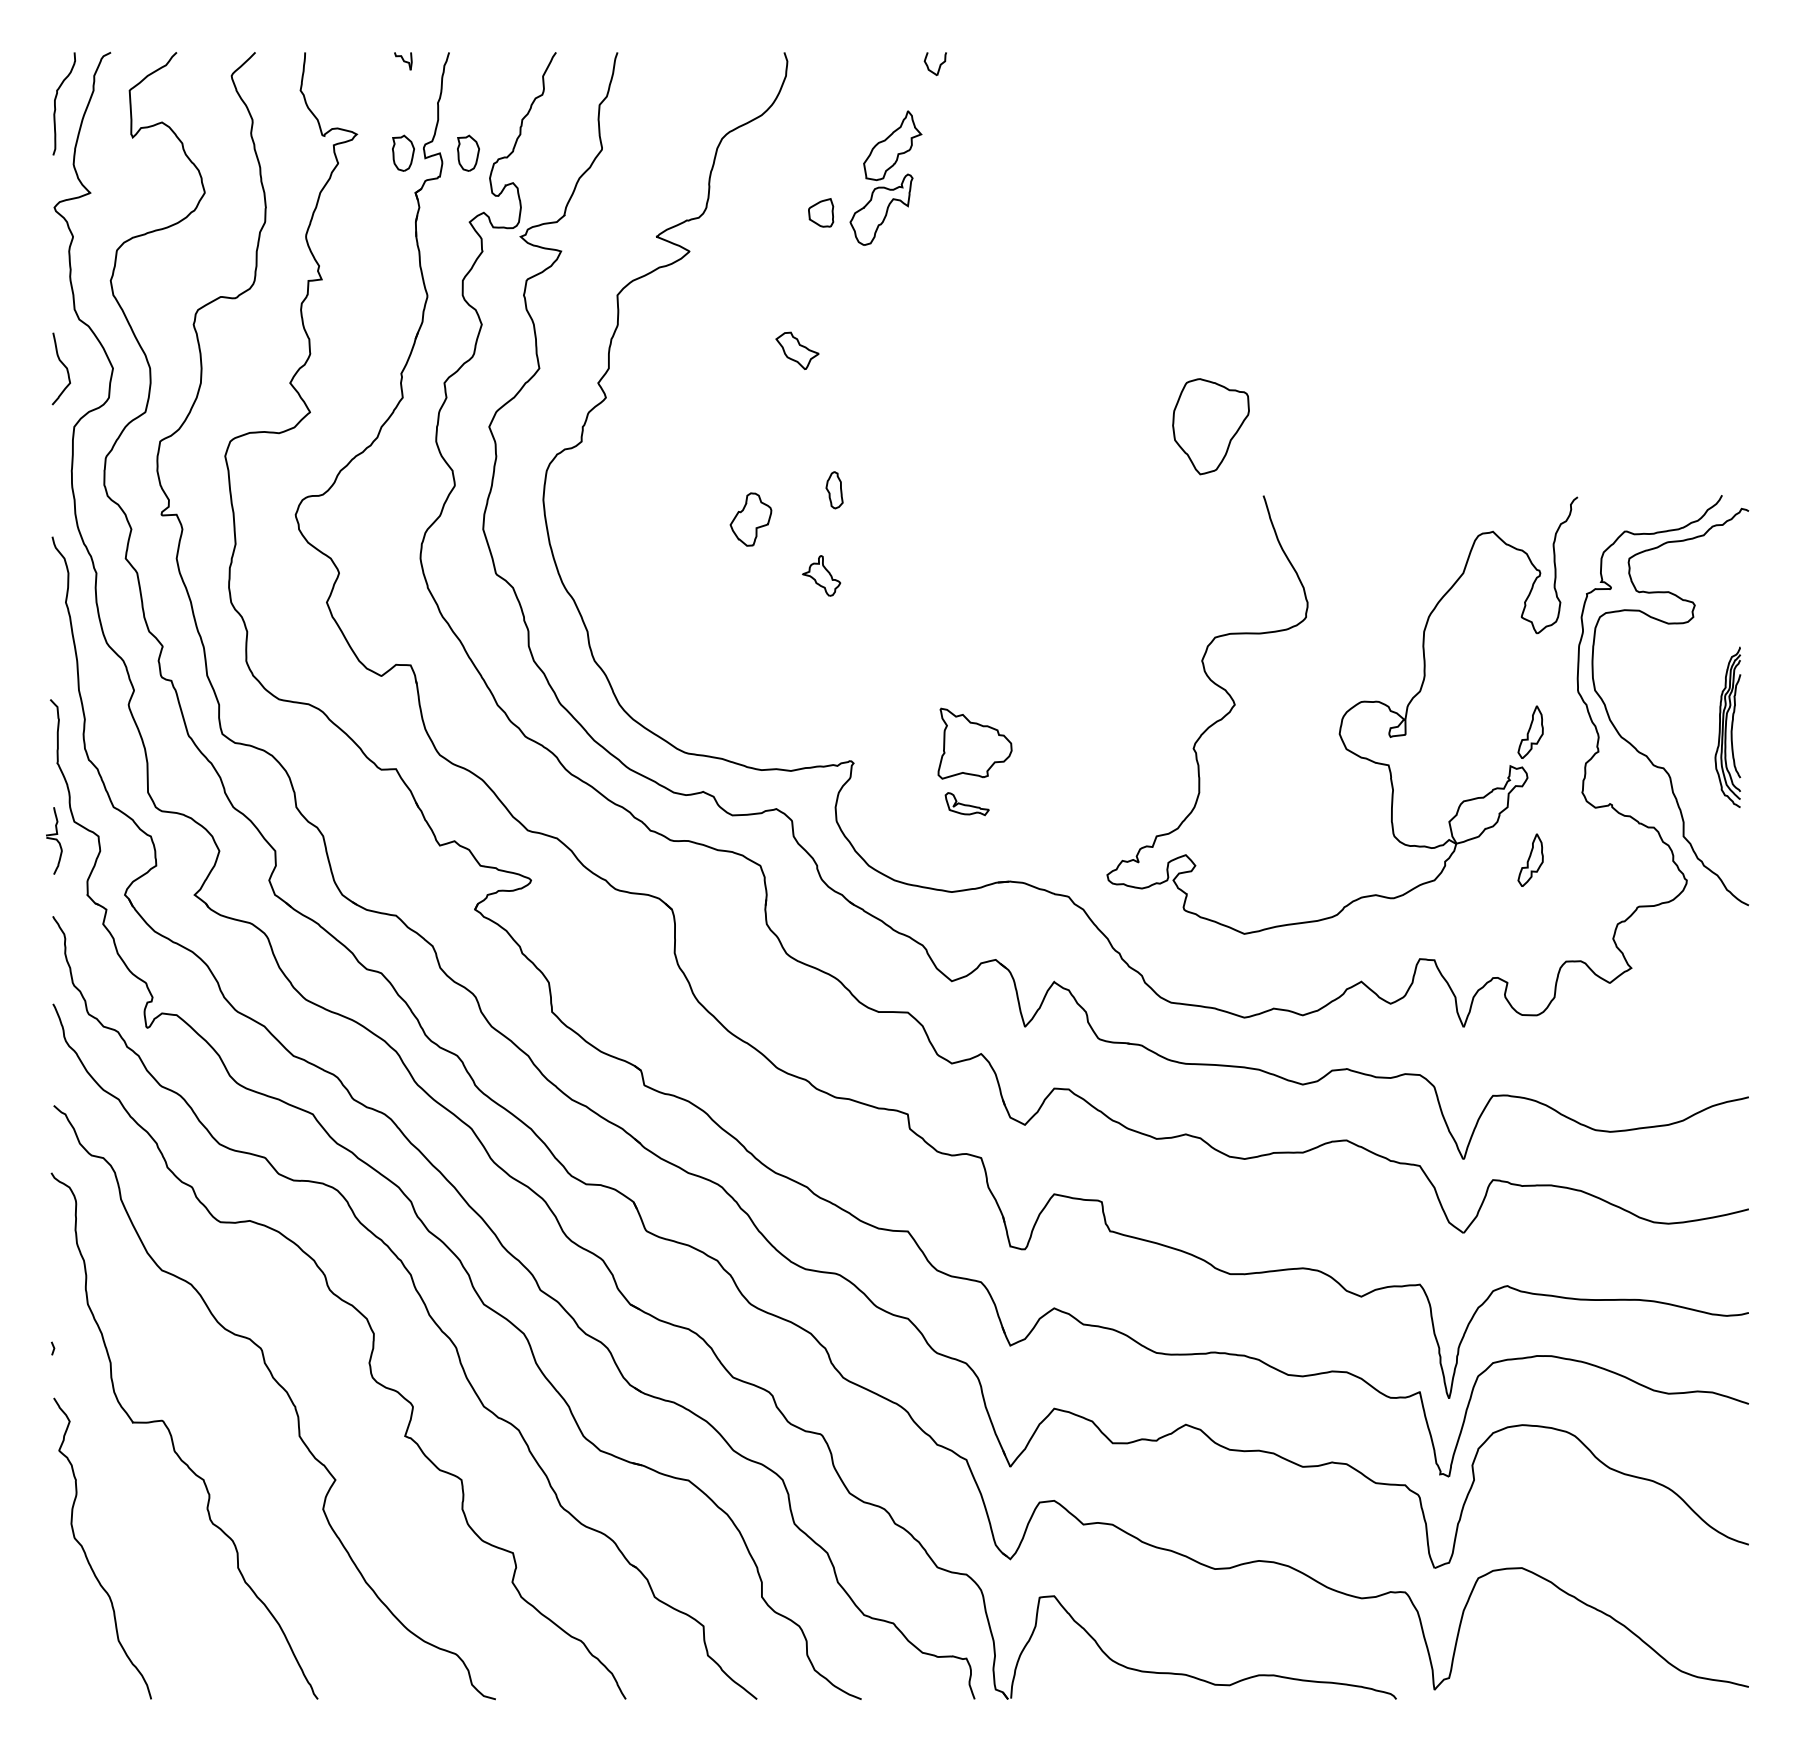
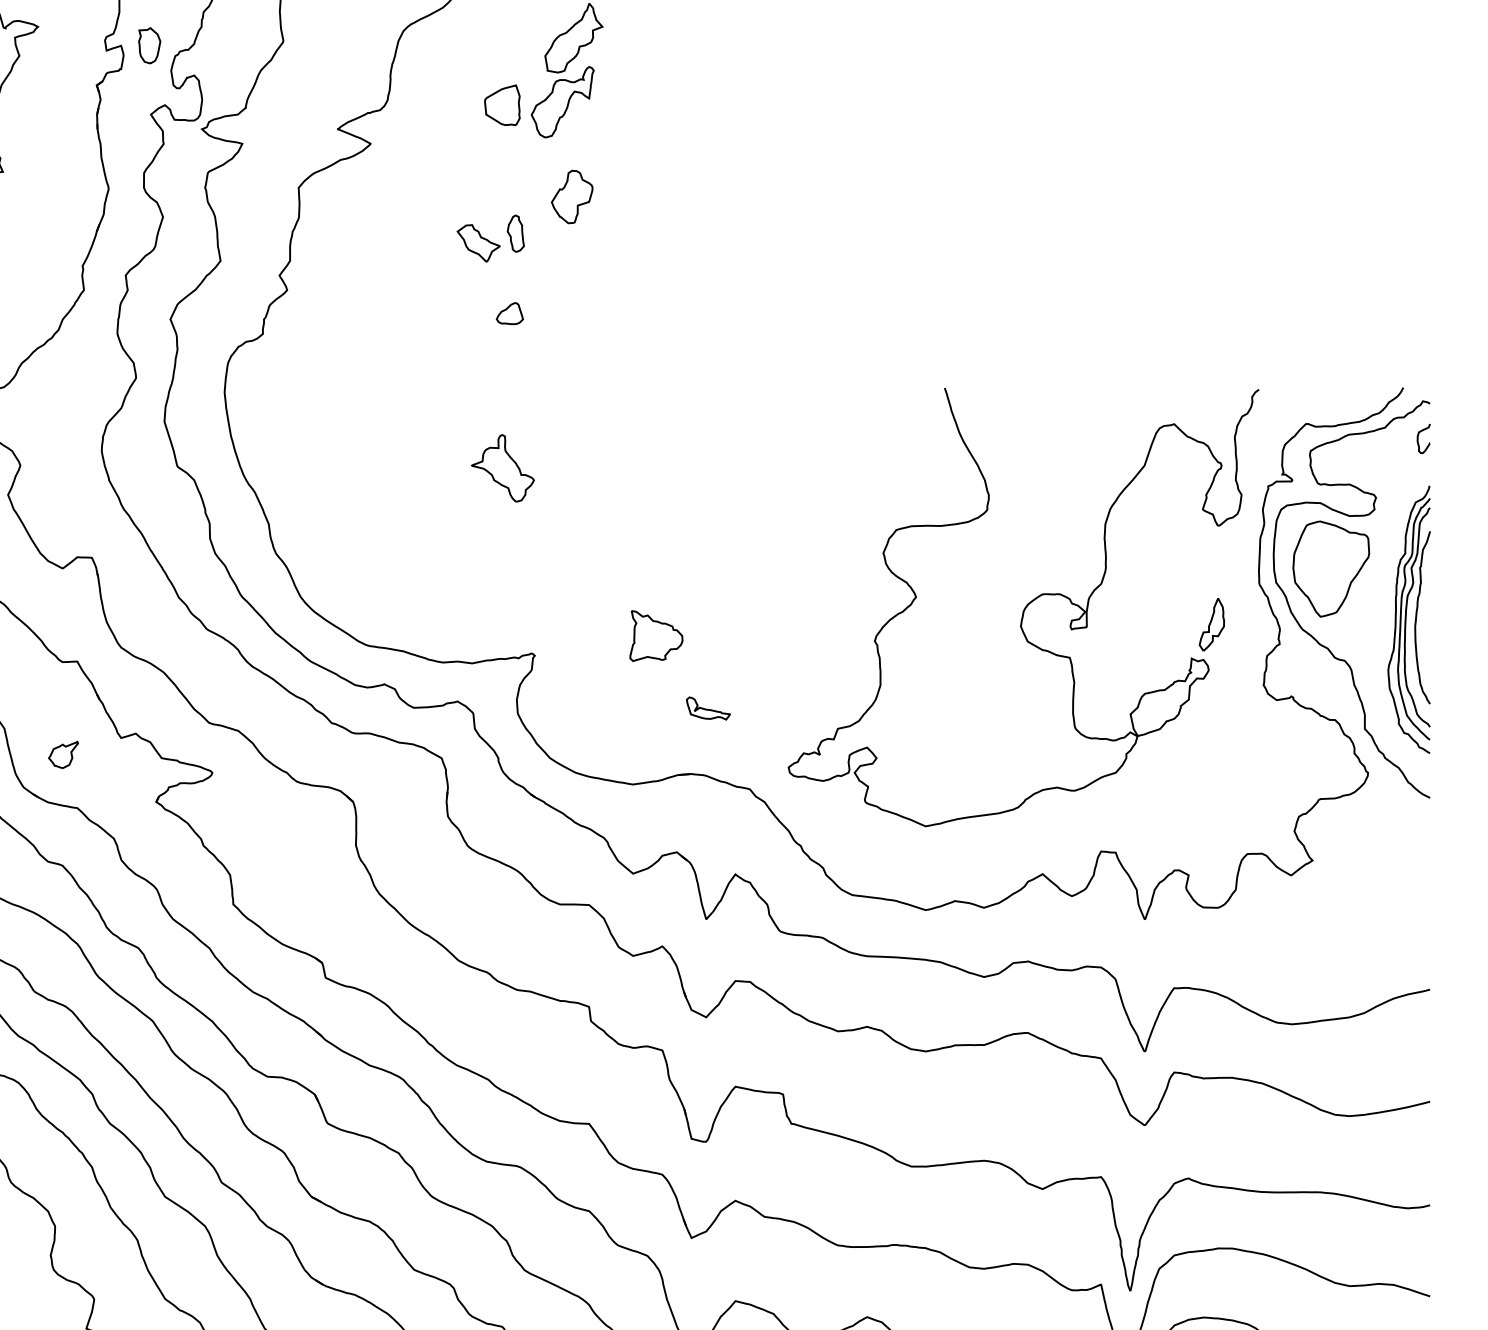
part: (403, 152) -> (84, 44), removed
part: (820, 212) -> (501, 104), size x1.43
part: (828, 420) -> (509, 312), added
part: (1210, 426) -> (1330, 568), moved
part: (834, 490) -> (515, 233), moved
part: (750, 519) -> (571, 196), moved
curve: (1737, 546) -> (1418, 438), added
part: (821, 575) -> (502, 467), size x1.67
part: (1727, 727) -> (1408, 619), size x1.67
part: (975, 743) -> (656, 635), size x0.71
part: (966, 804) -> (707, 708), moved
part: (1530, 859) -> (1211, 751), removed
part: (381, 862) -> (62, 754), added

